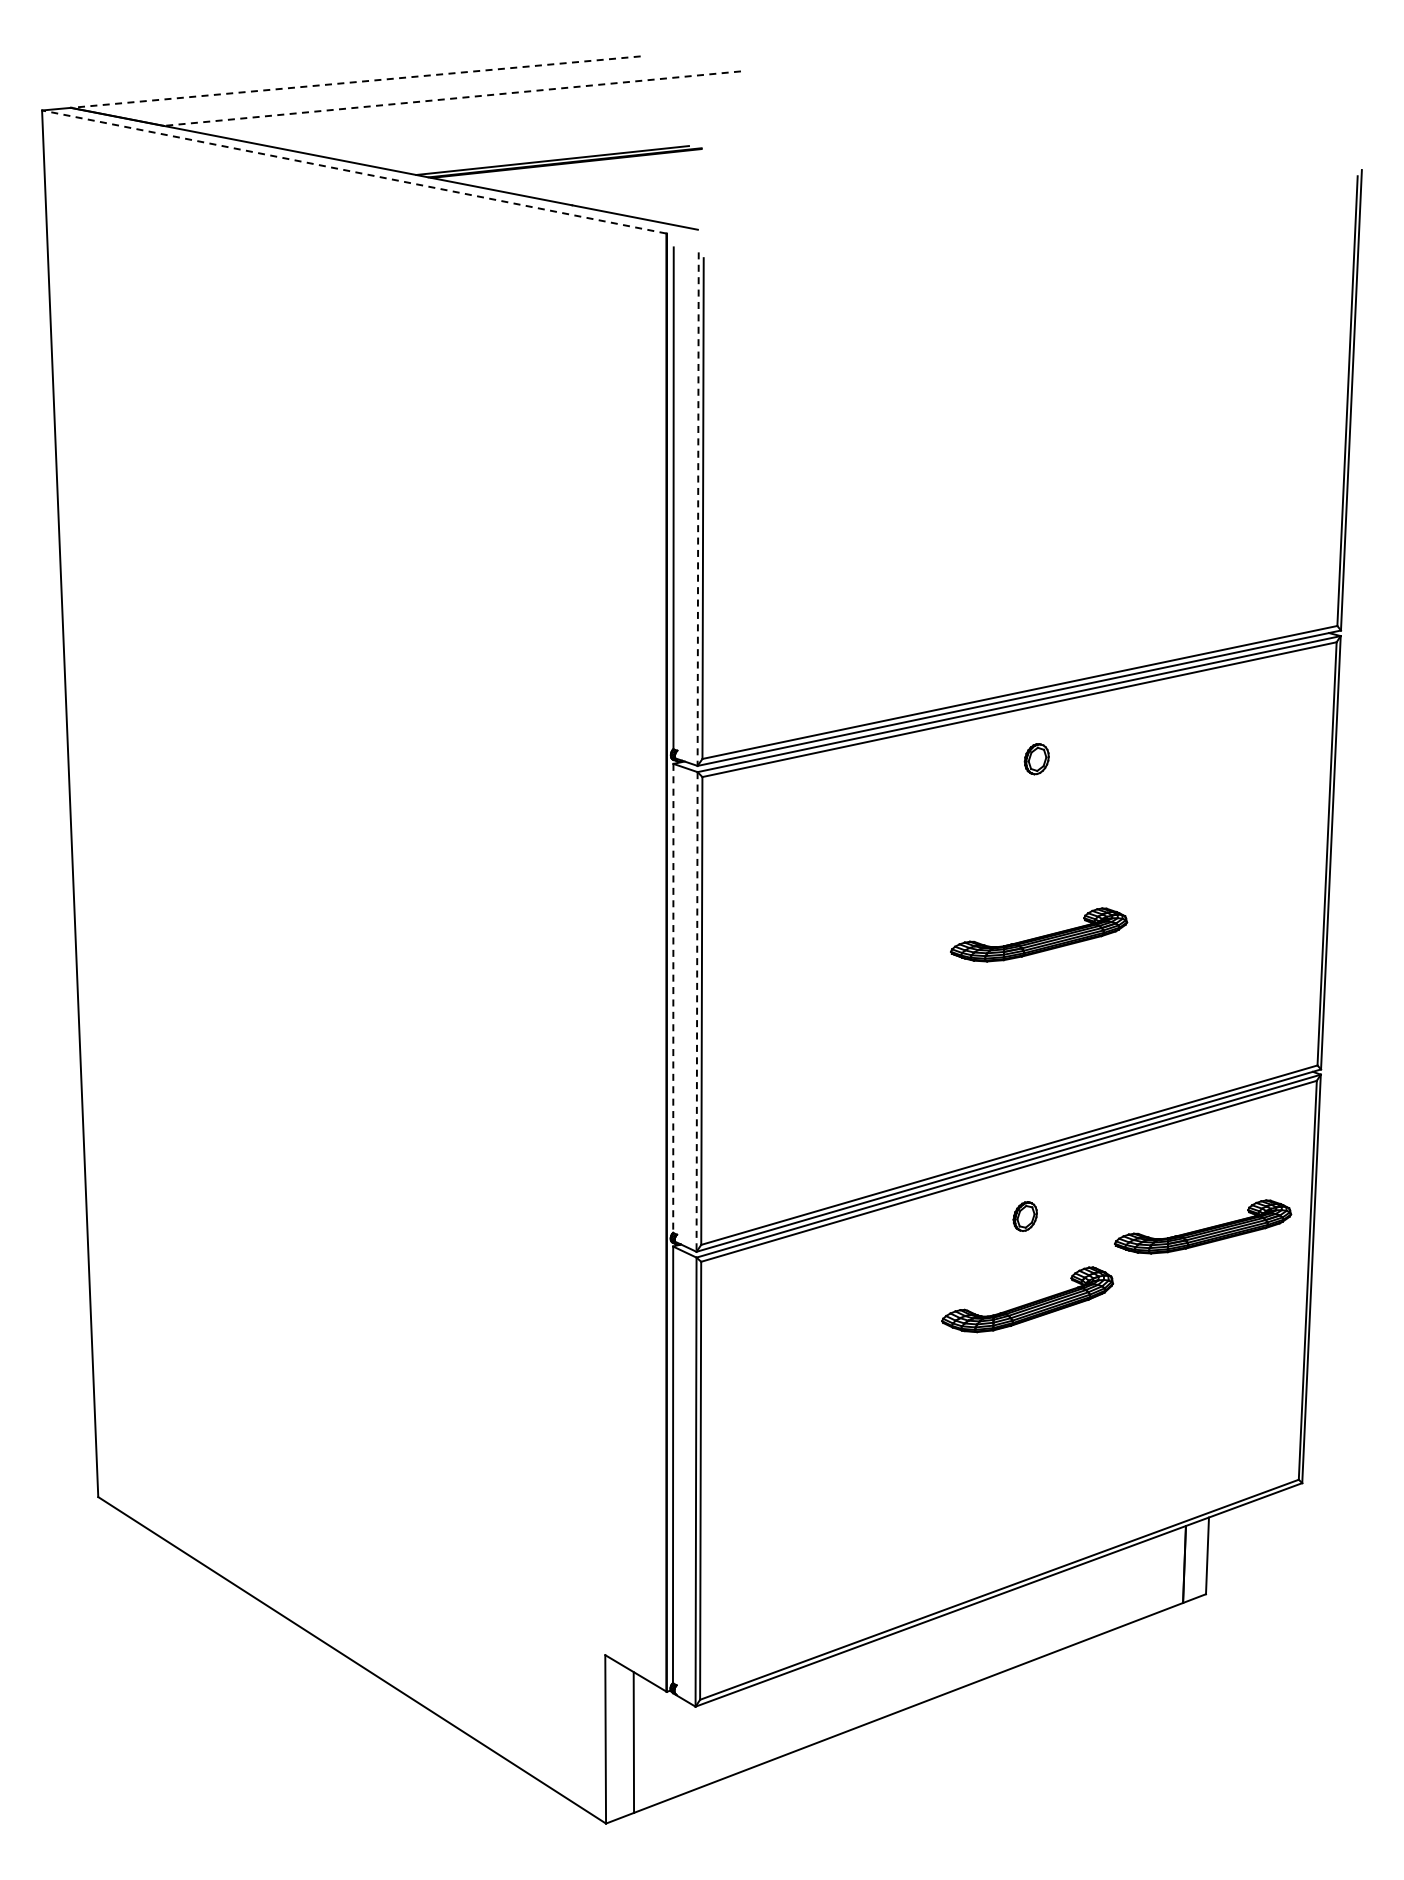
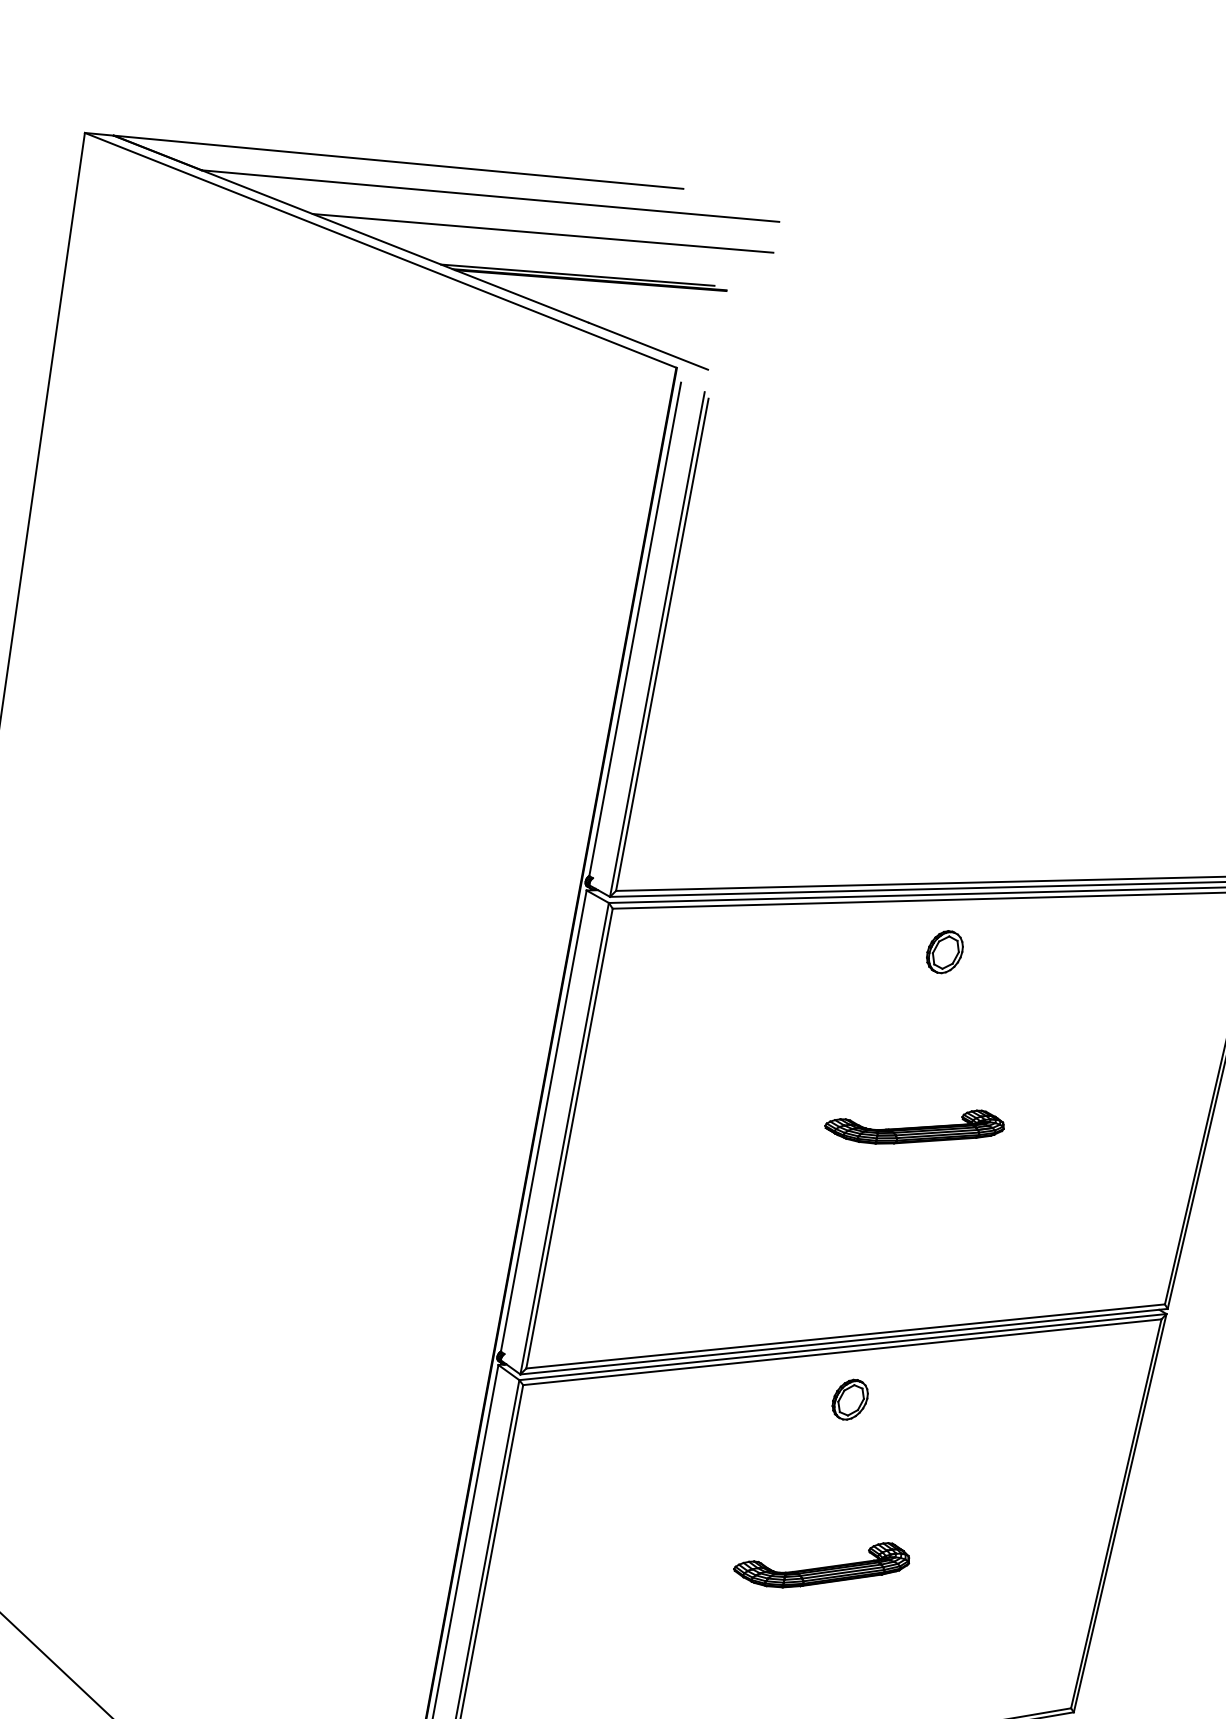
line: (355, 82) -> (398, 162), dashed -> solid
line: (452, 98) -> (490, 195), dashed -> solid
line: (510, 125) -> (542, 233), added
line: (353, 171) -> (380, 249), dashed -> solid
line: (698, 509) -> (657, 644), dashed -> solid
part: (1036, 758) -> (944, 951), size x1.43
line: (673, 998) -> (543, 1121), dashed -> solid
line: (697, 1011) -> (565, 1138), dashed -> solid
part: (1024, 1216) -> (849, 1399), size x1.43
part: (1203, 1226) -> (1023, 1441), removed
part: (1027, 1299) -> (822, 1563), moved

